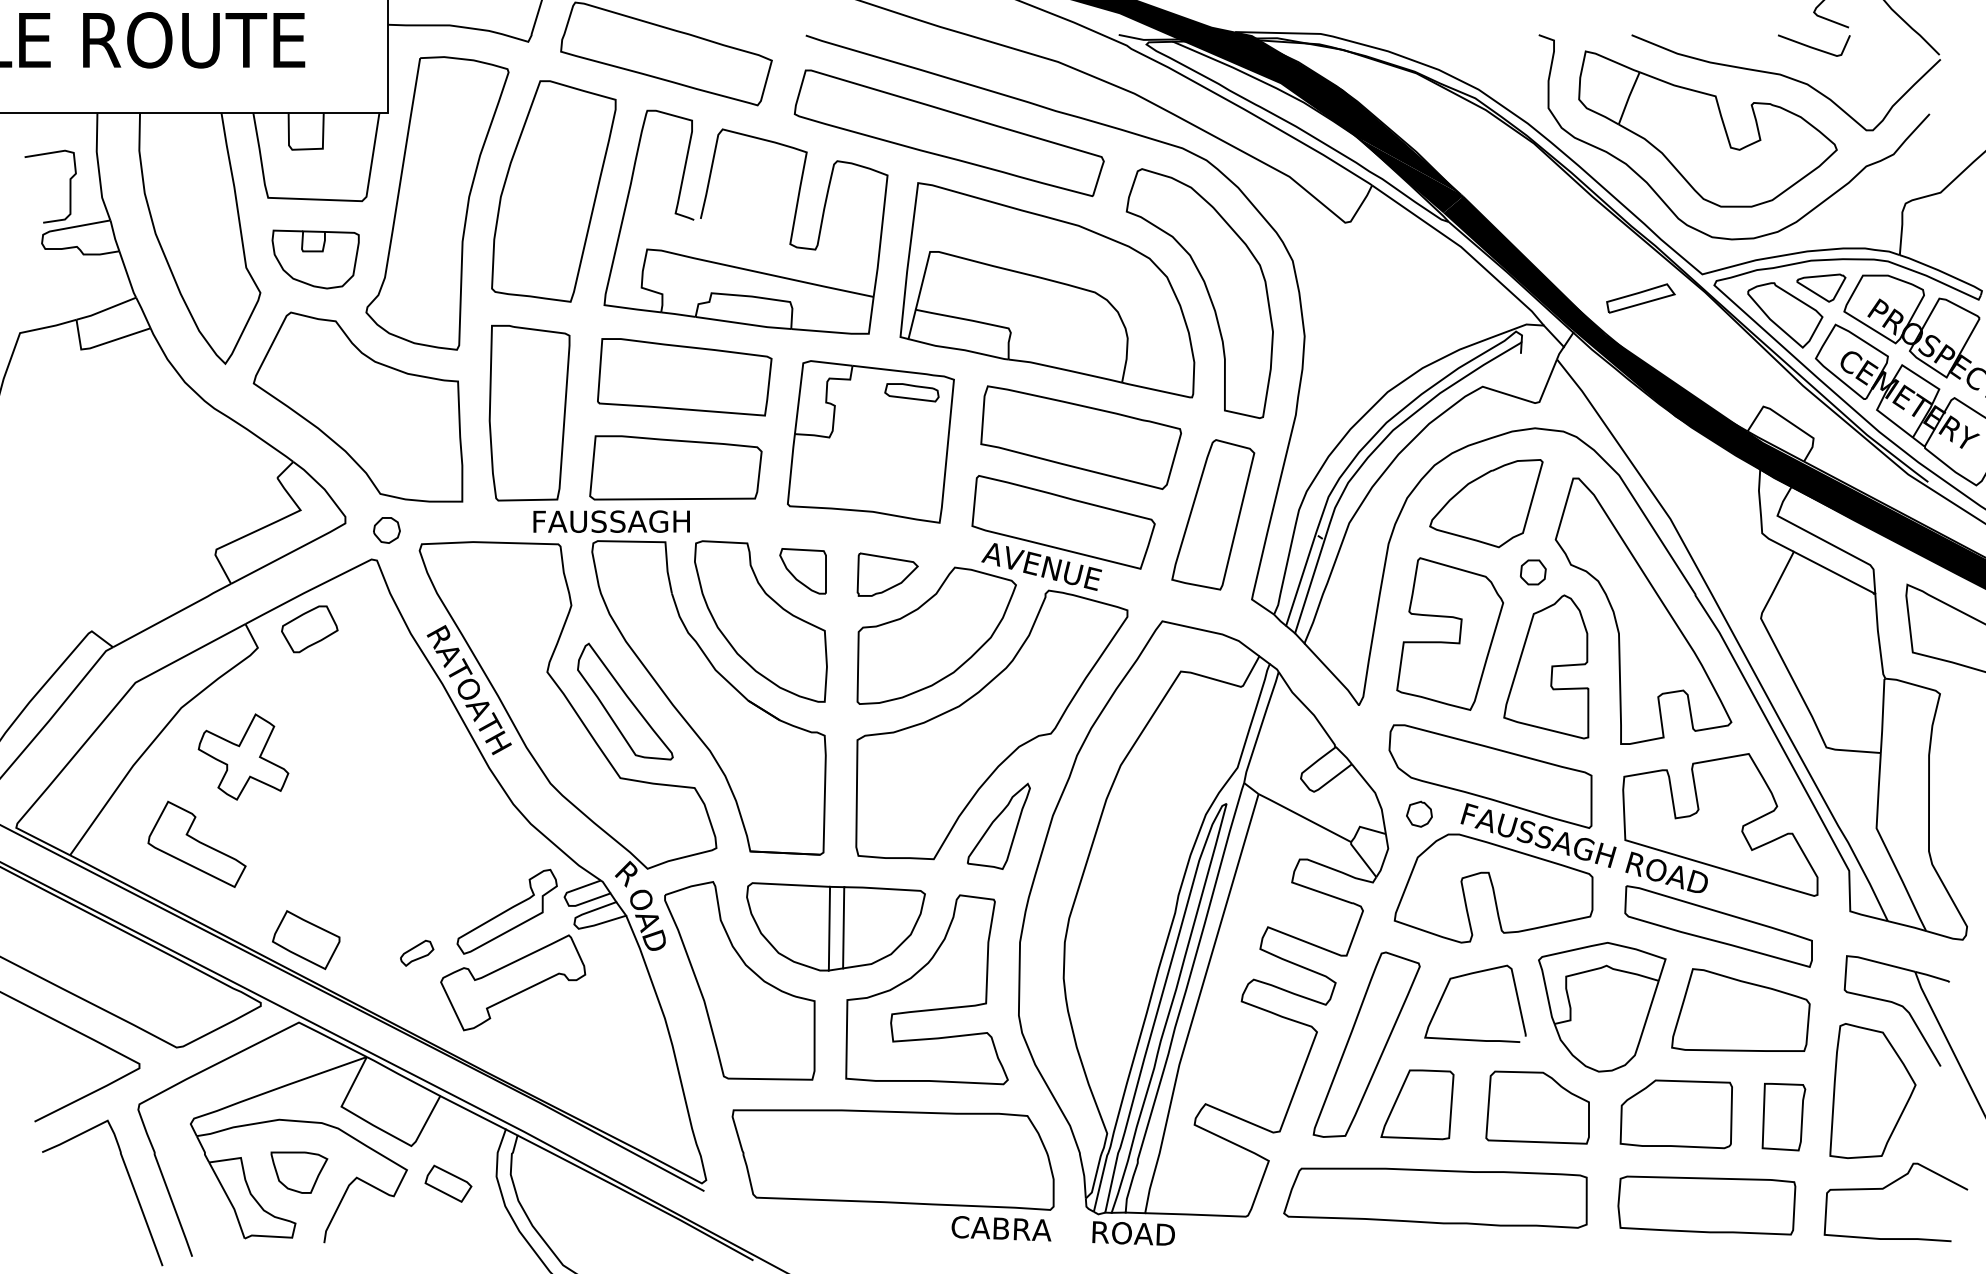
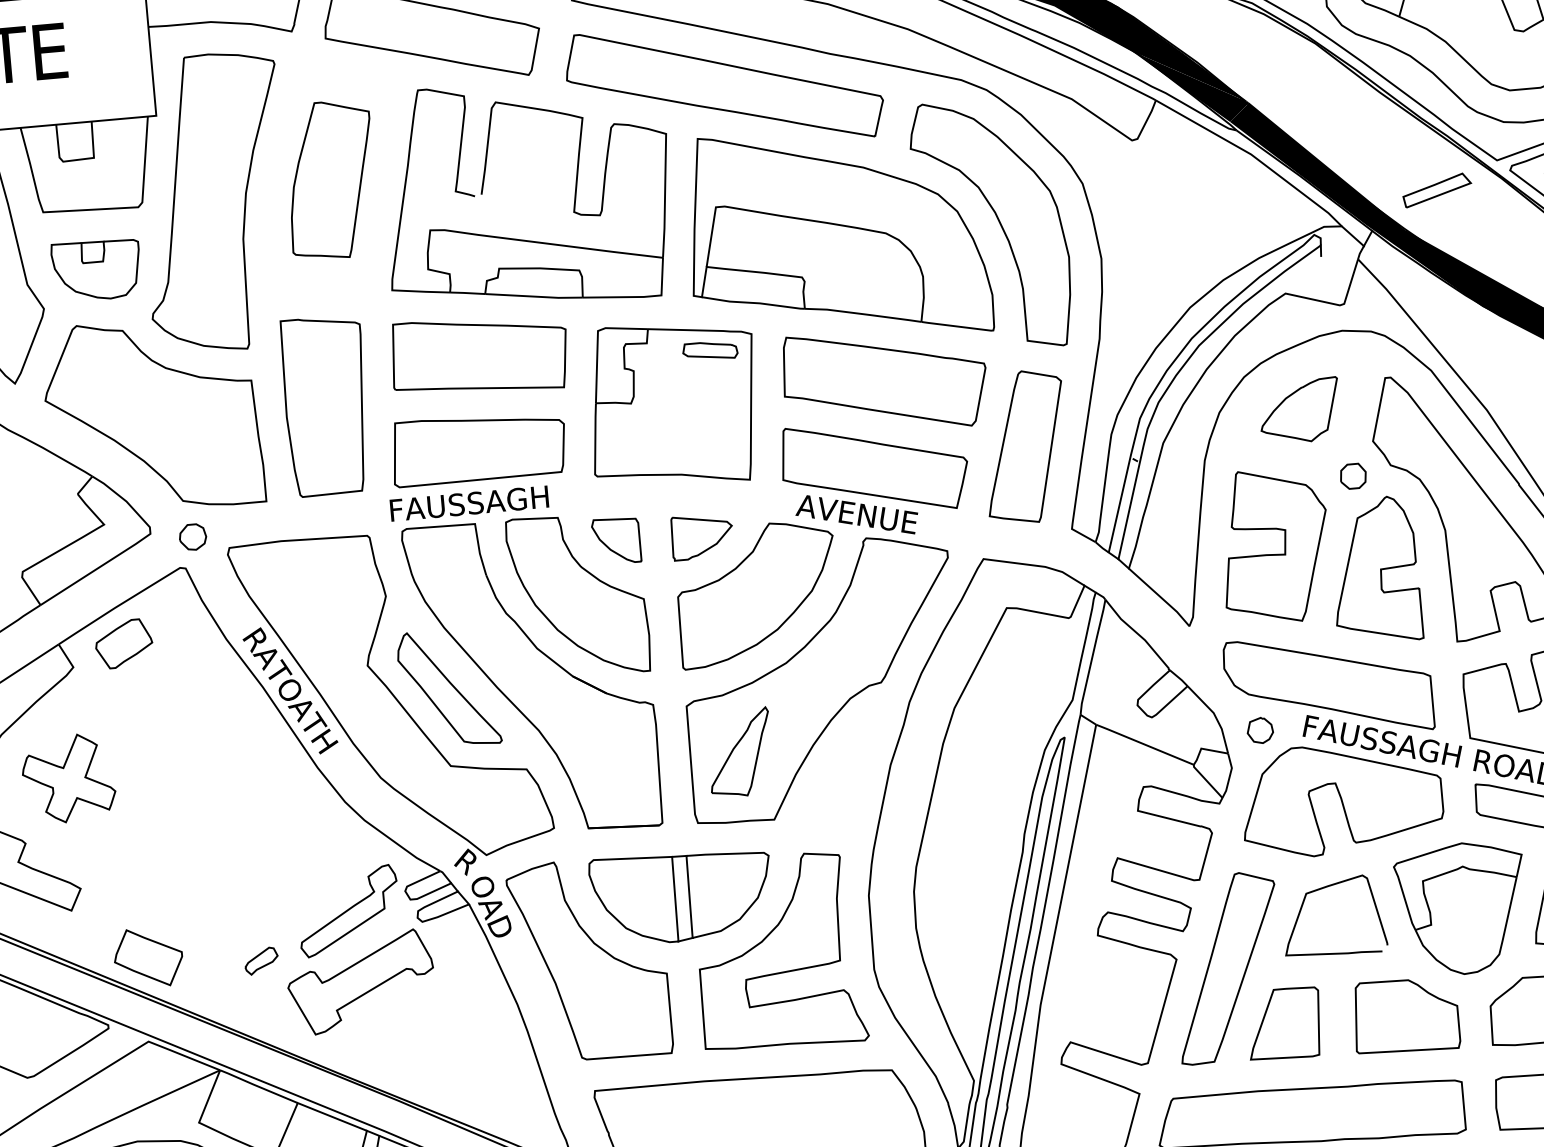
part: (553, 191) -> (330, 180), size x0.7
part: (1486, 503) -> (1299, 411), size x0.7
text: (611, 521) -> (469, 503), moved
part: (998, 825) -> (739, 751), moved

